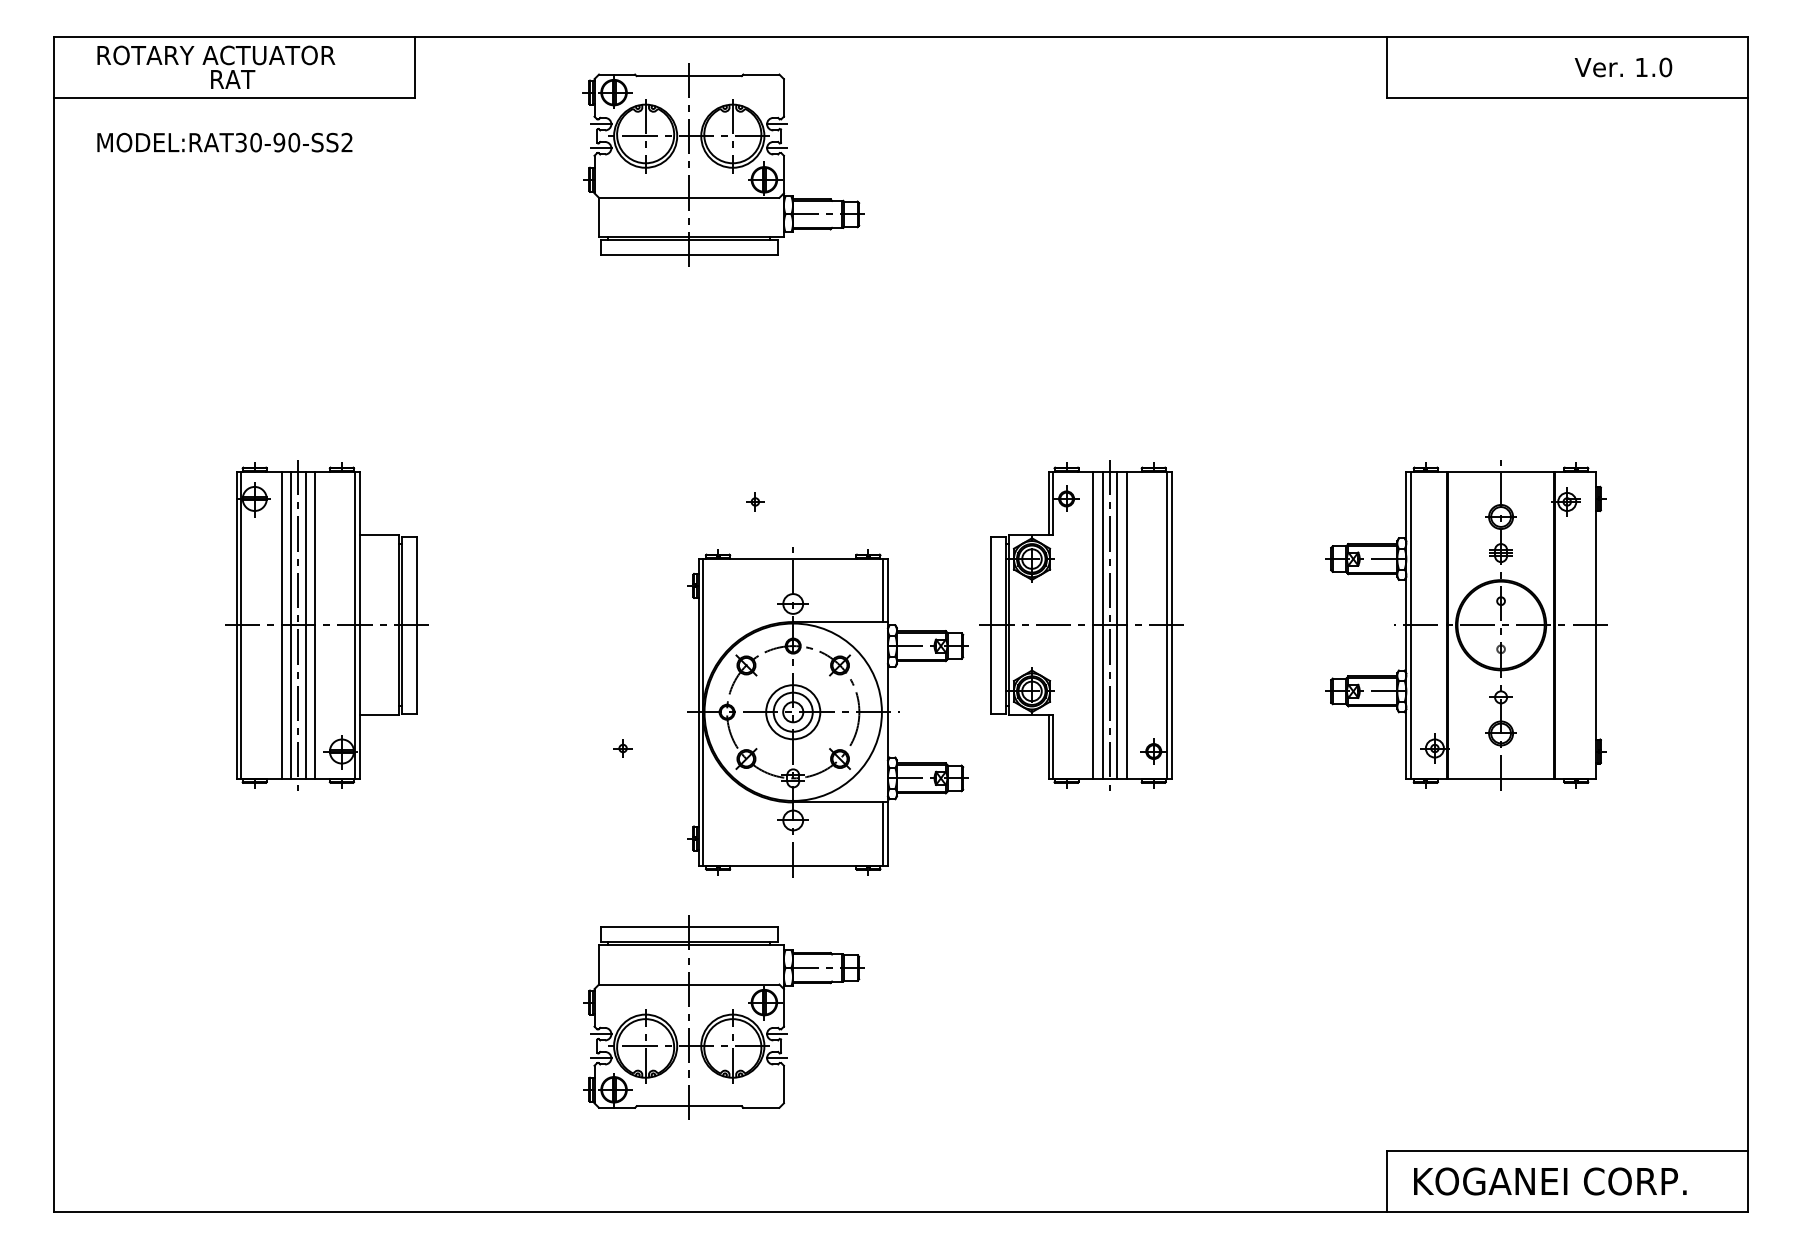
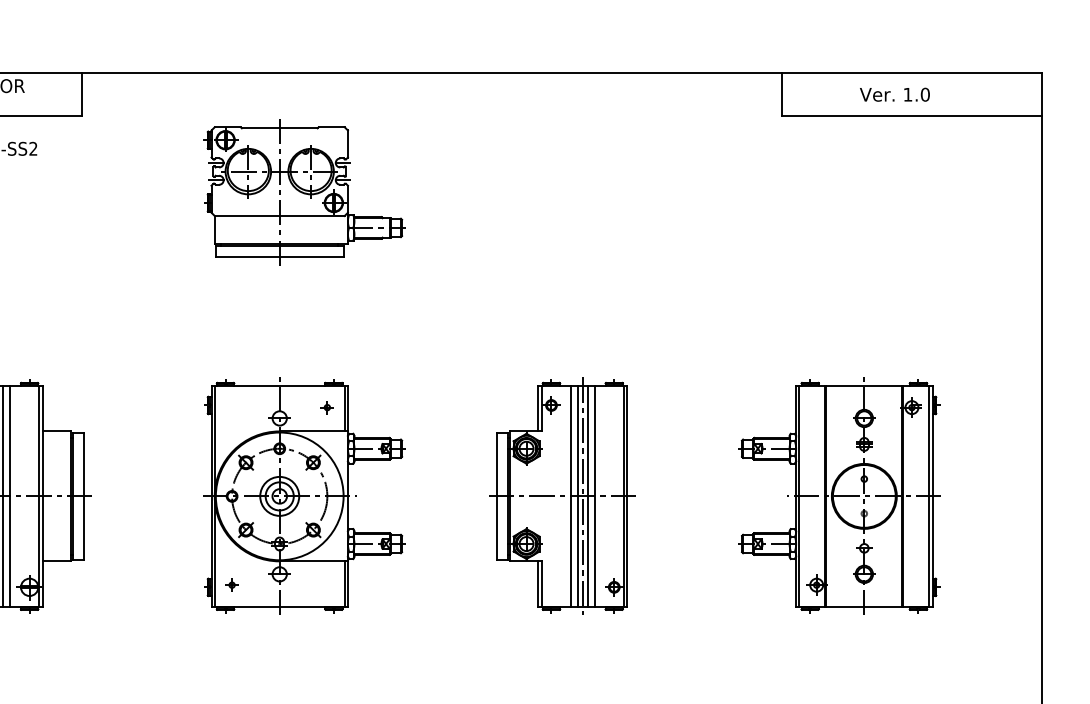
text: (1623, 67) -> (894, 94), moved
part: (723, 164) -> (304, 191), moved
line: (1591, 624) -> (929, 495), added
part: (827, 712) -> (304, 496), moved

